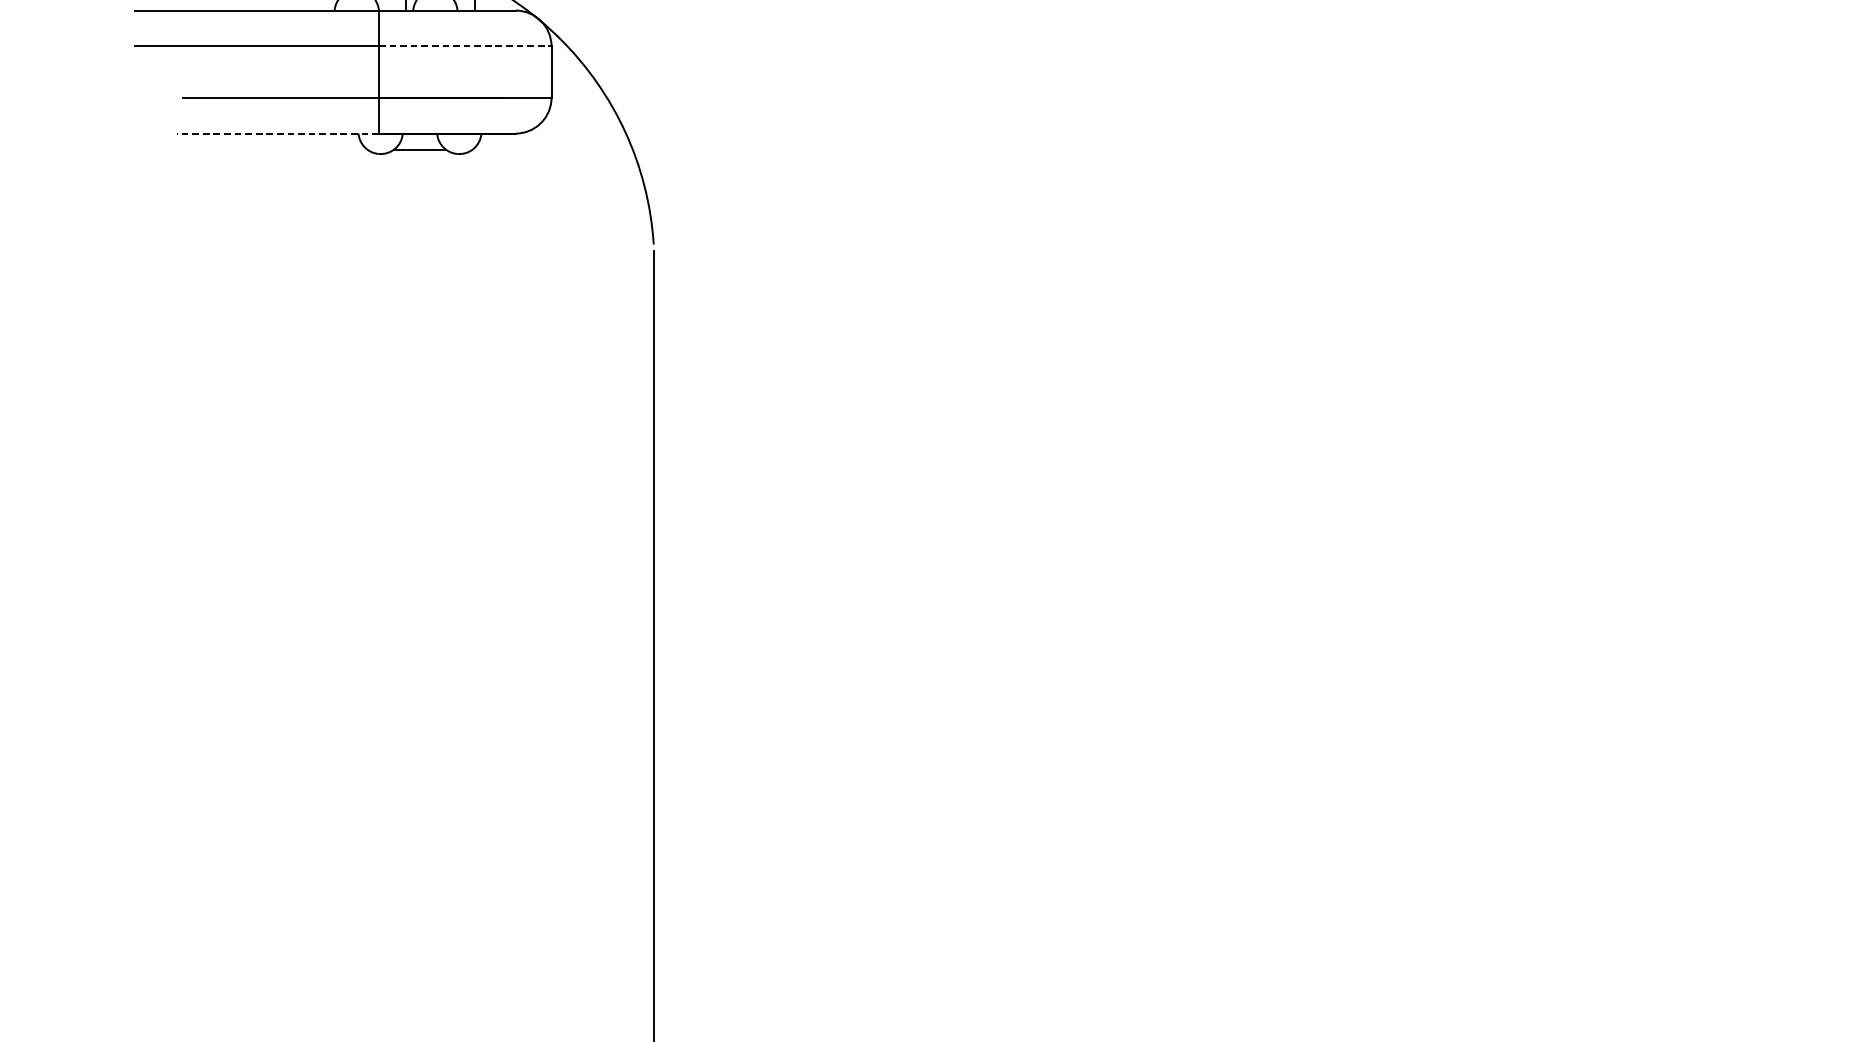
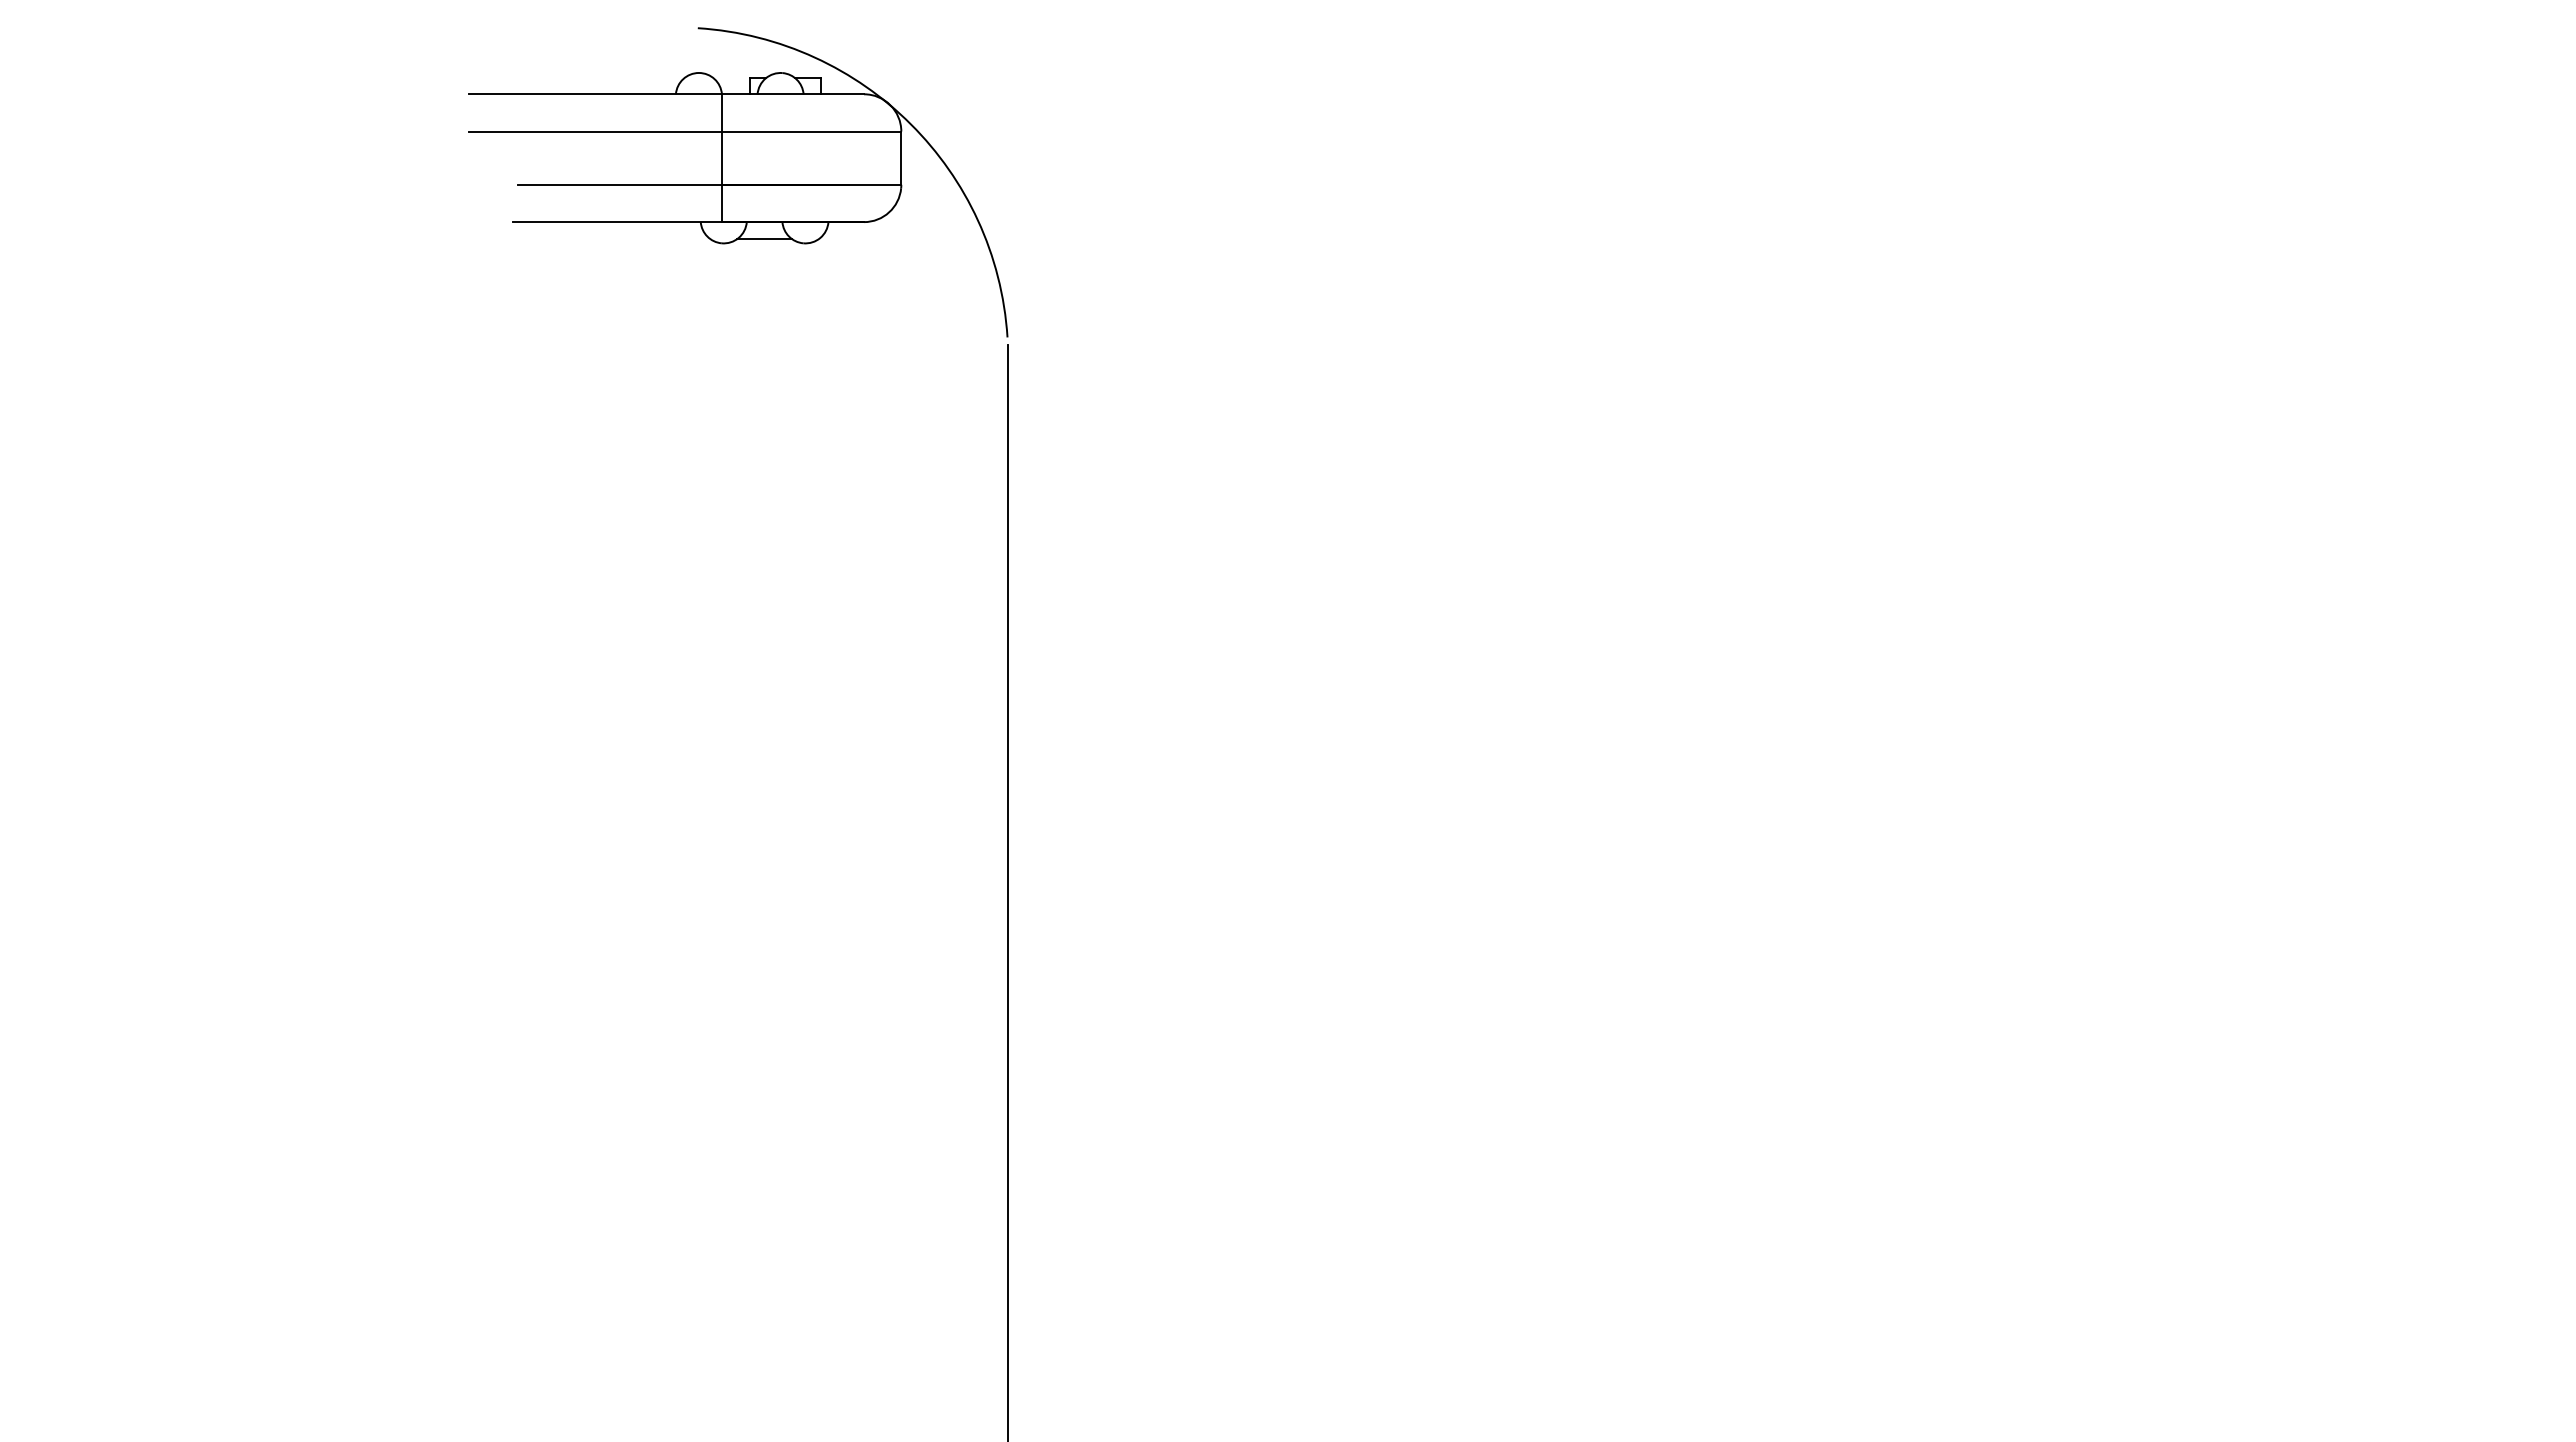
line: (465, 46) -> (811, 131), dashed -> solid
line: (278, 133) -> (617, 222), dashed -> solid

